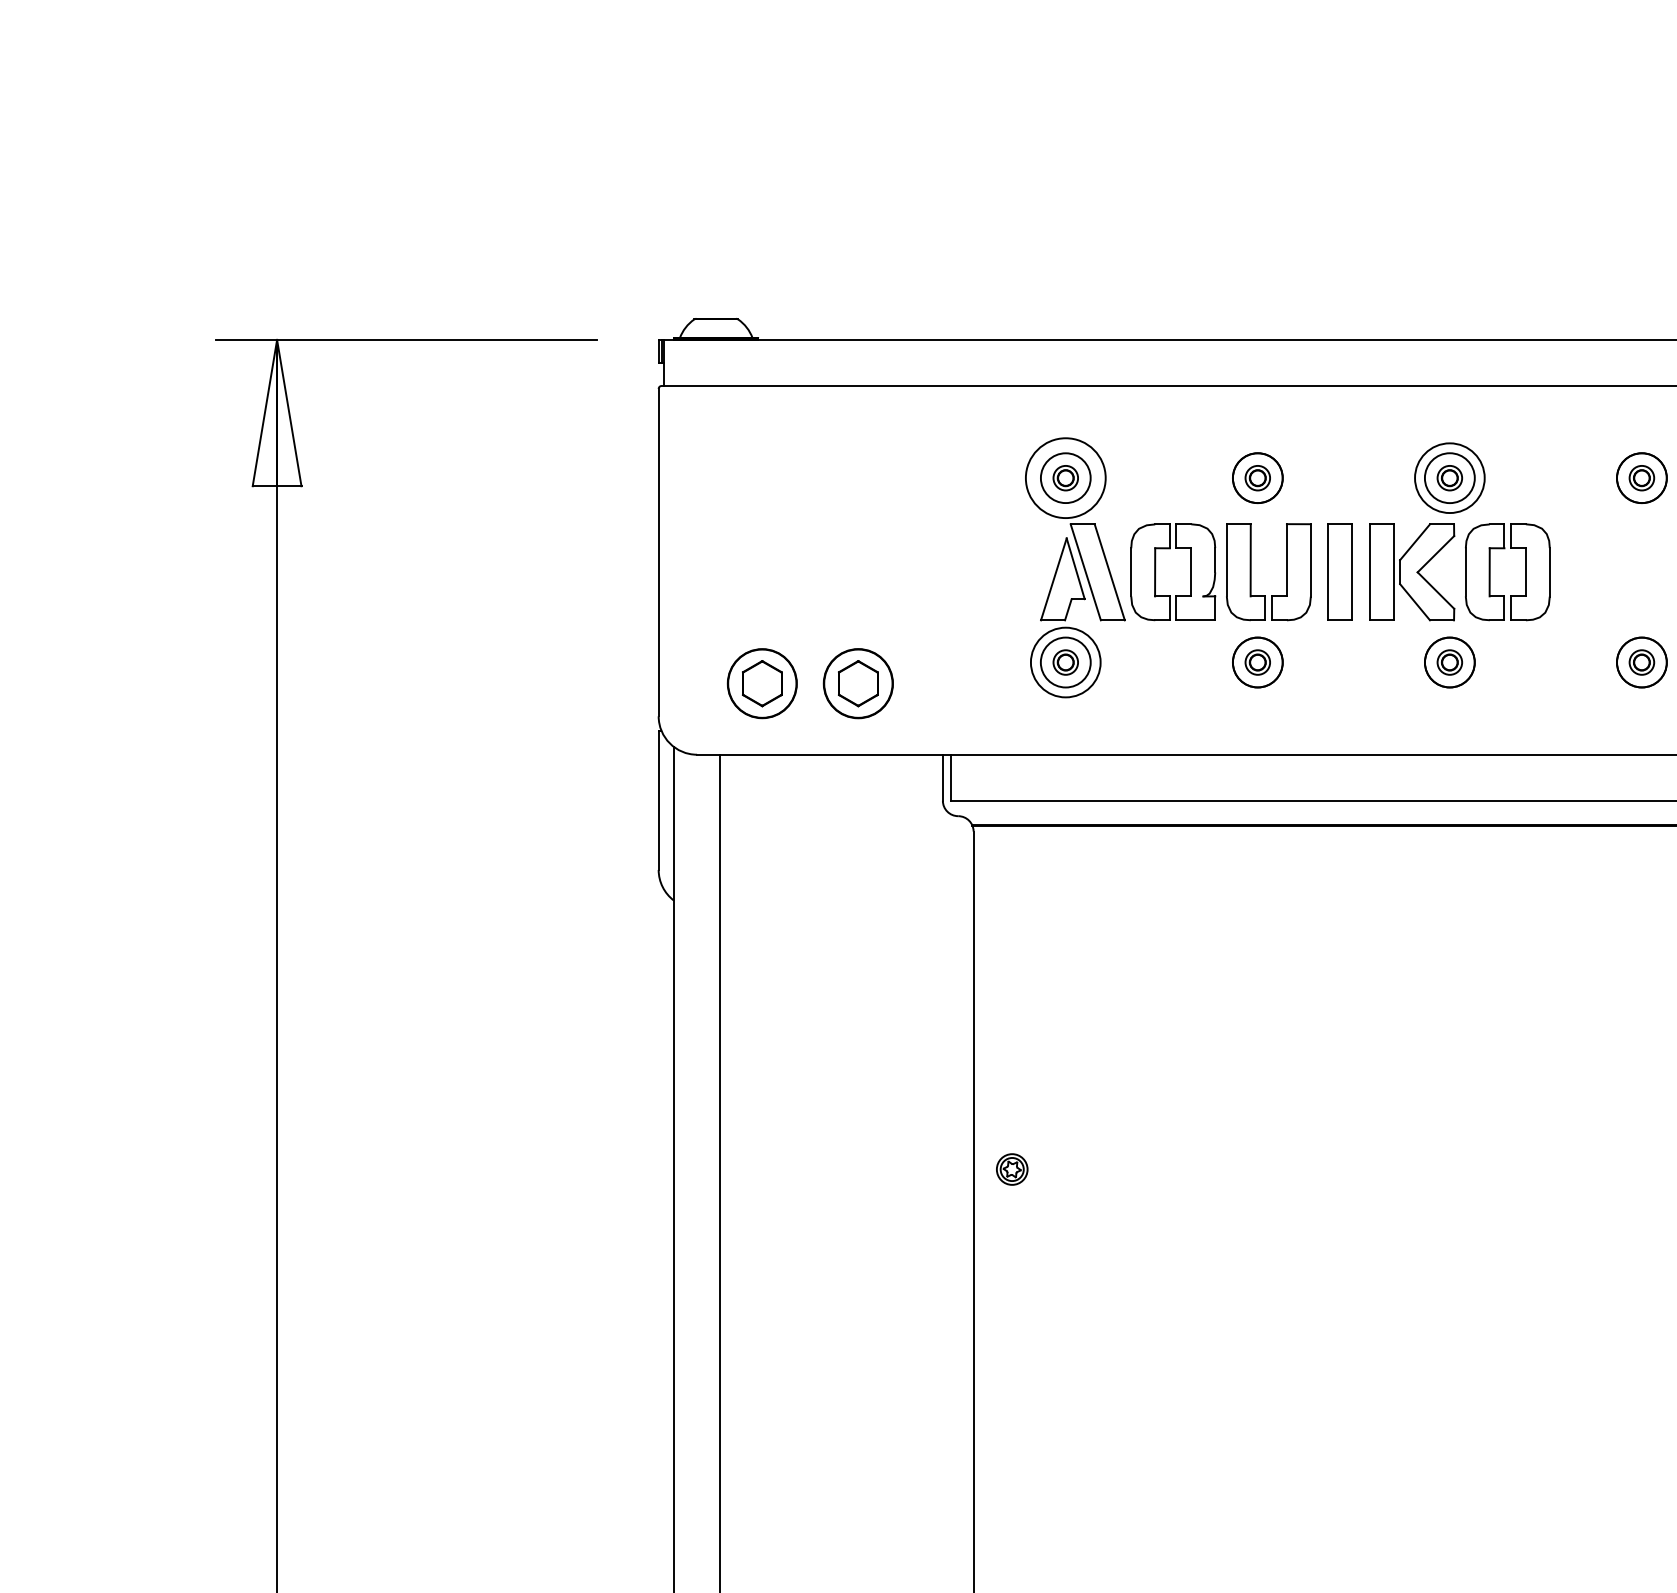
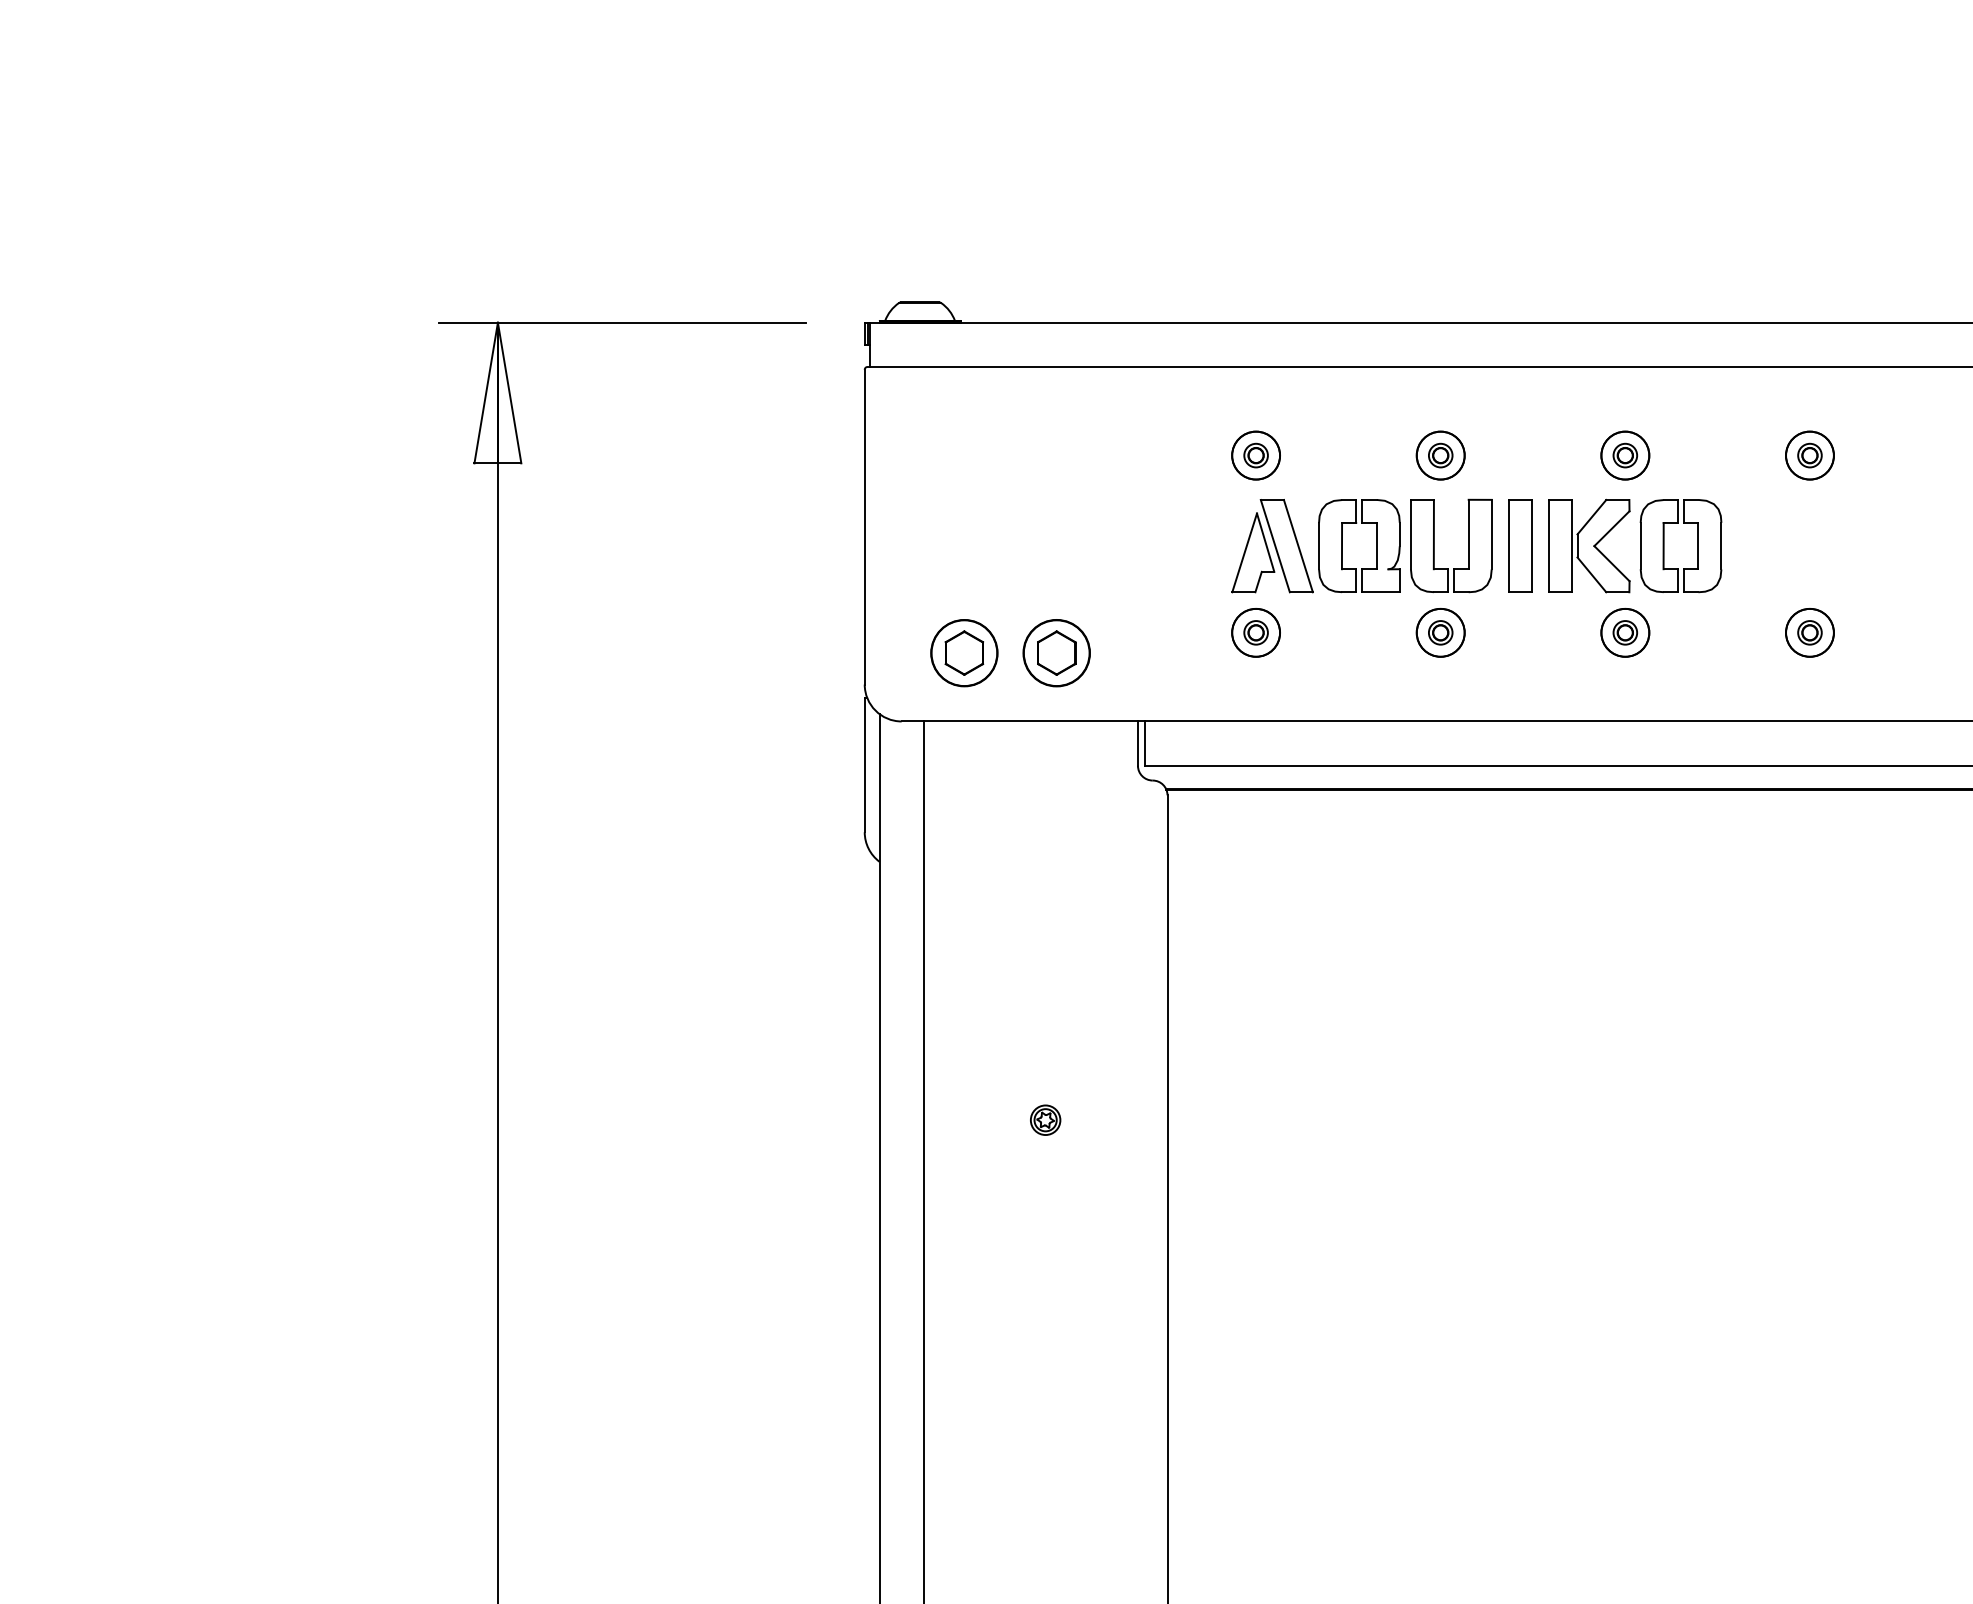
circle: (1066, 478) -> (1256, 455), size x0.62
circle: (1450, 478) -> (1625, 455), size x0.71
circle: (1066, 662) -> (1256, 632), size x0.71
part: (1012, 1168) -> (1045, 1119), moved

